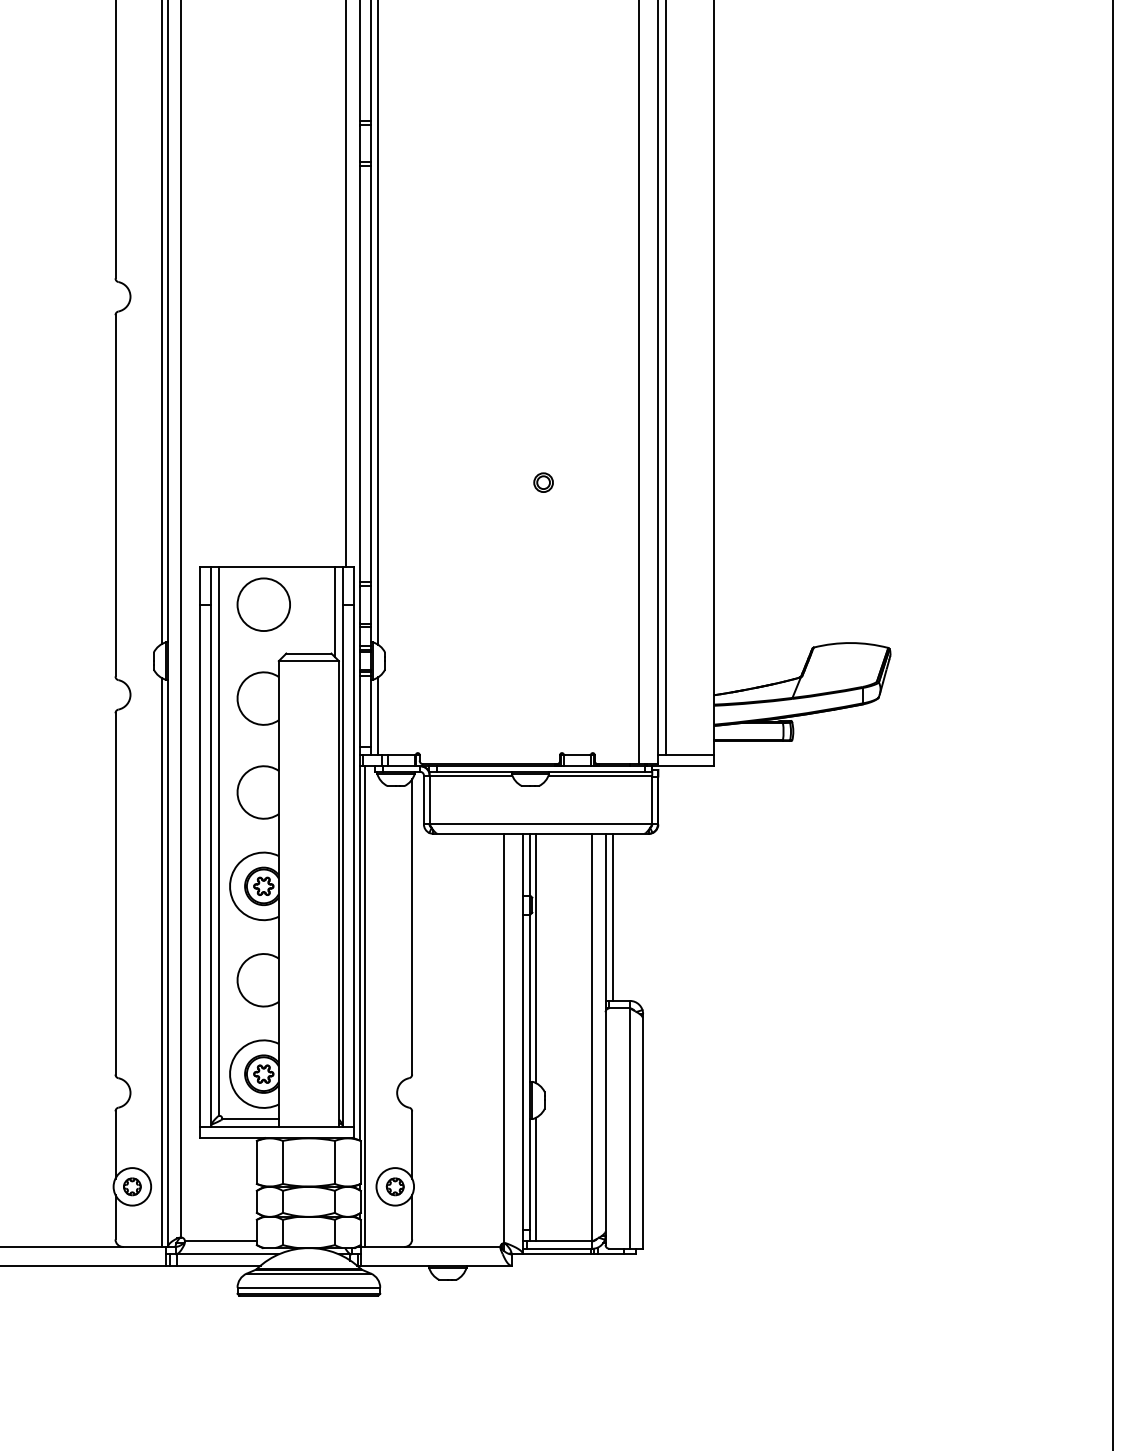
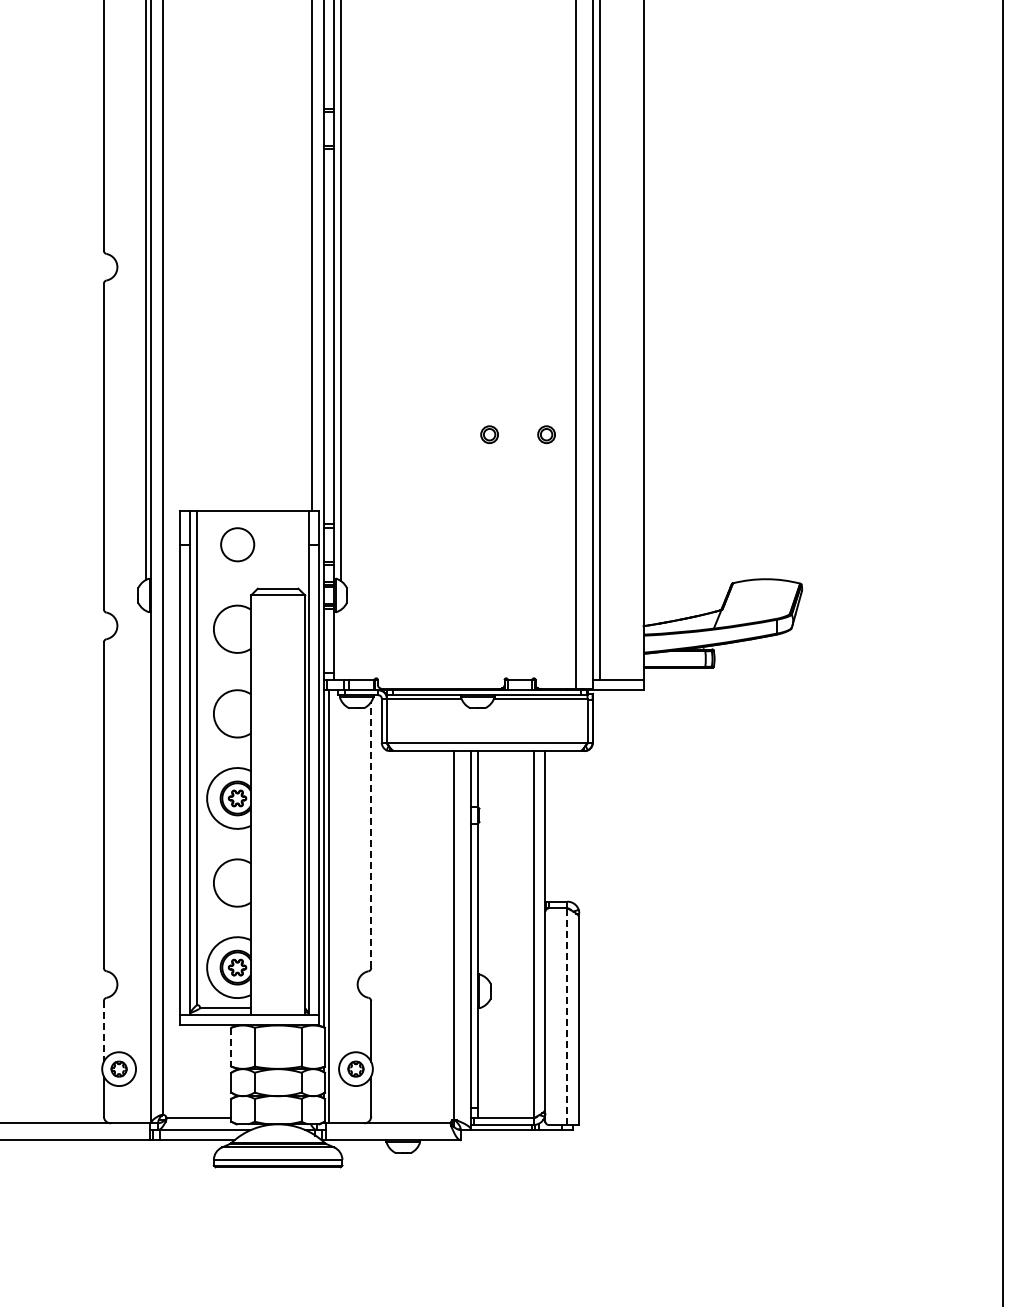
part: (606, 482) -> (546, 434), added
circle: (263, 604) -> (237, 544), size x0.7
line: (334, 612) -> (301, 551), removed
line: (378, 716) -> (340, 645), removed
line: (613, 917) -> (552, 826), removed
line: (412, 927) -> (371, 835), solid -> dashed
line: (535, 958) -> (482, 863), removed
line: (162, 963) -> (146, 867), removed
line: (630, 1128) -> (567, 1016), solid -> dashed
line: (115, 1145) -> (103, 1031), solid -> dashed
line: (257, 1162) -> (231, 1047), solid -> dashed
line: (535, 1179) -> (482, 1062), removed

